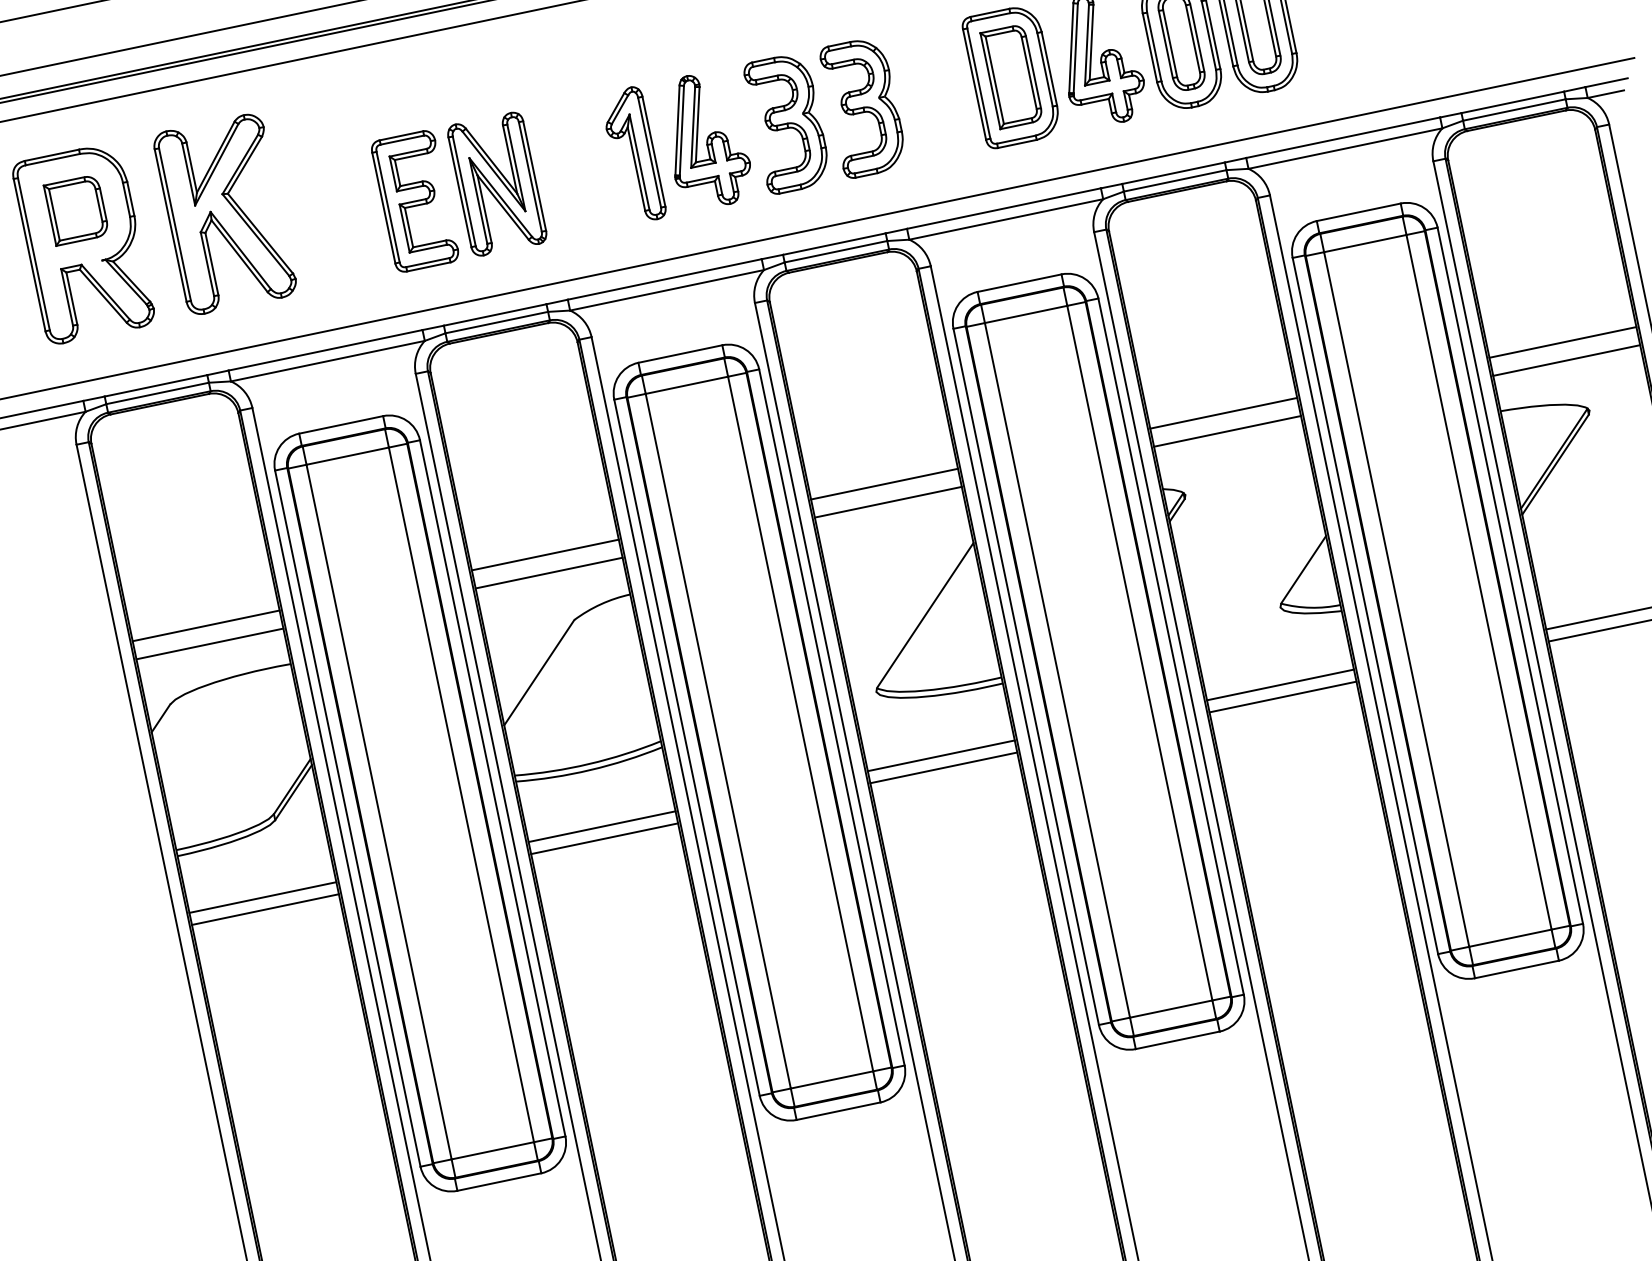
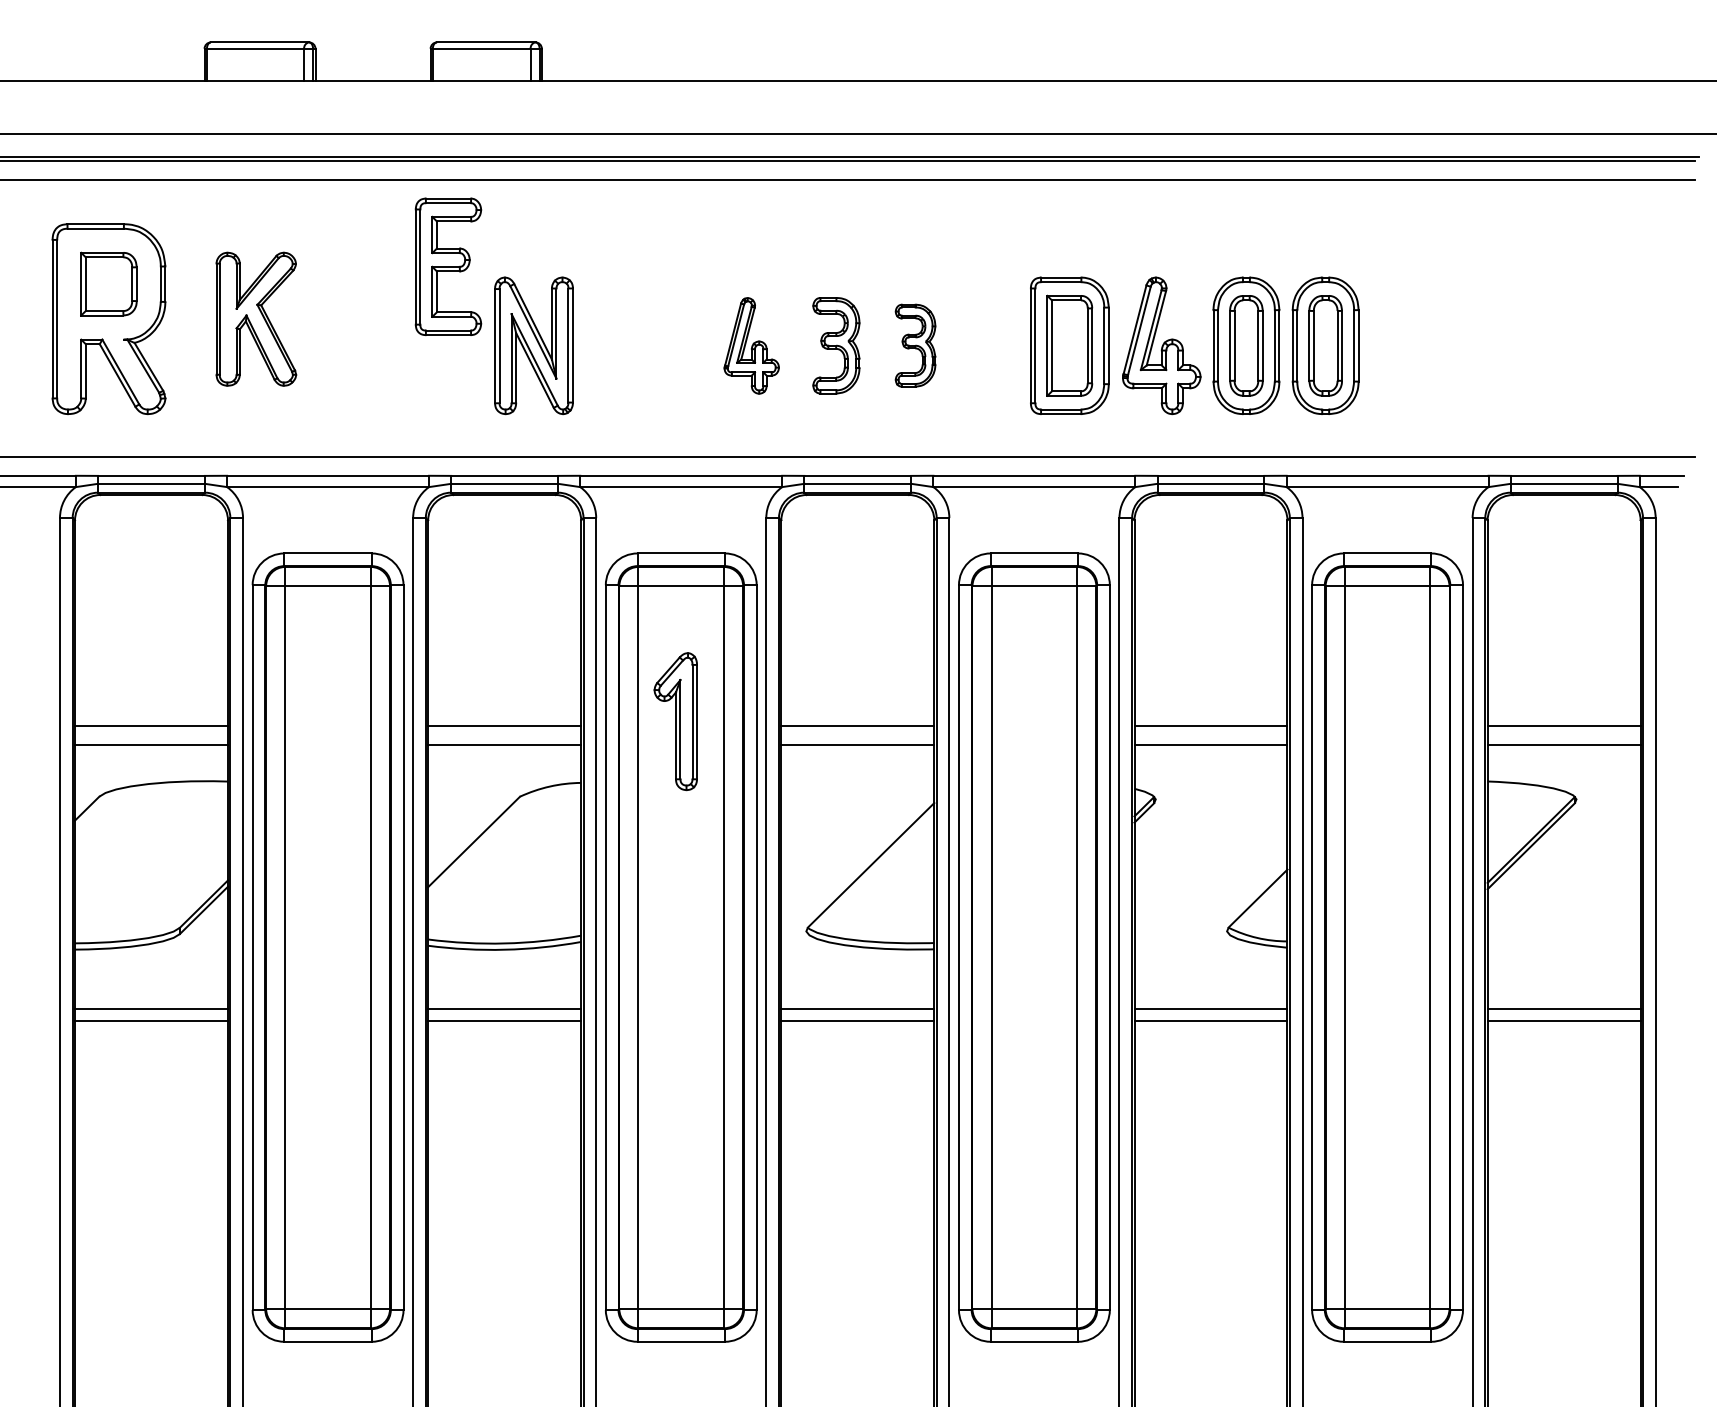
part: (863, 107) -> (915, 345), size x0.6
part: (787, 123) -> (836, 345), size x0.7
part: (706, 140) -> (751, 345), size x0.7
part: (633, 155) -> (675, 721), moved
part: (415, 201) -> (448, 266), moved
part: (225, 214) -> (256, 319), size x0.7

